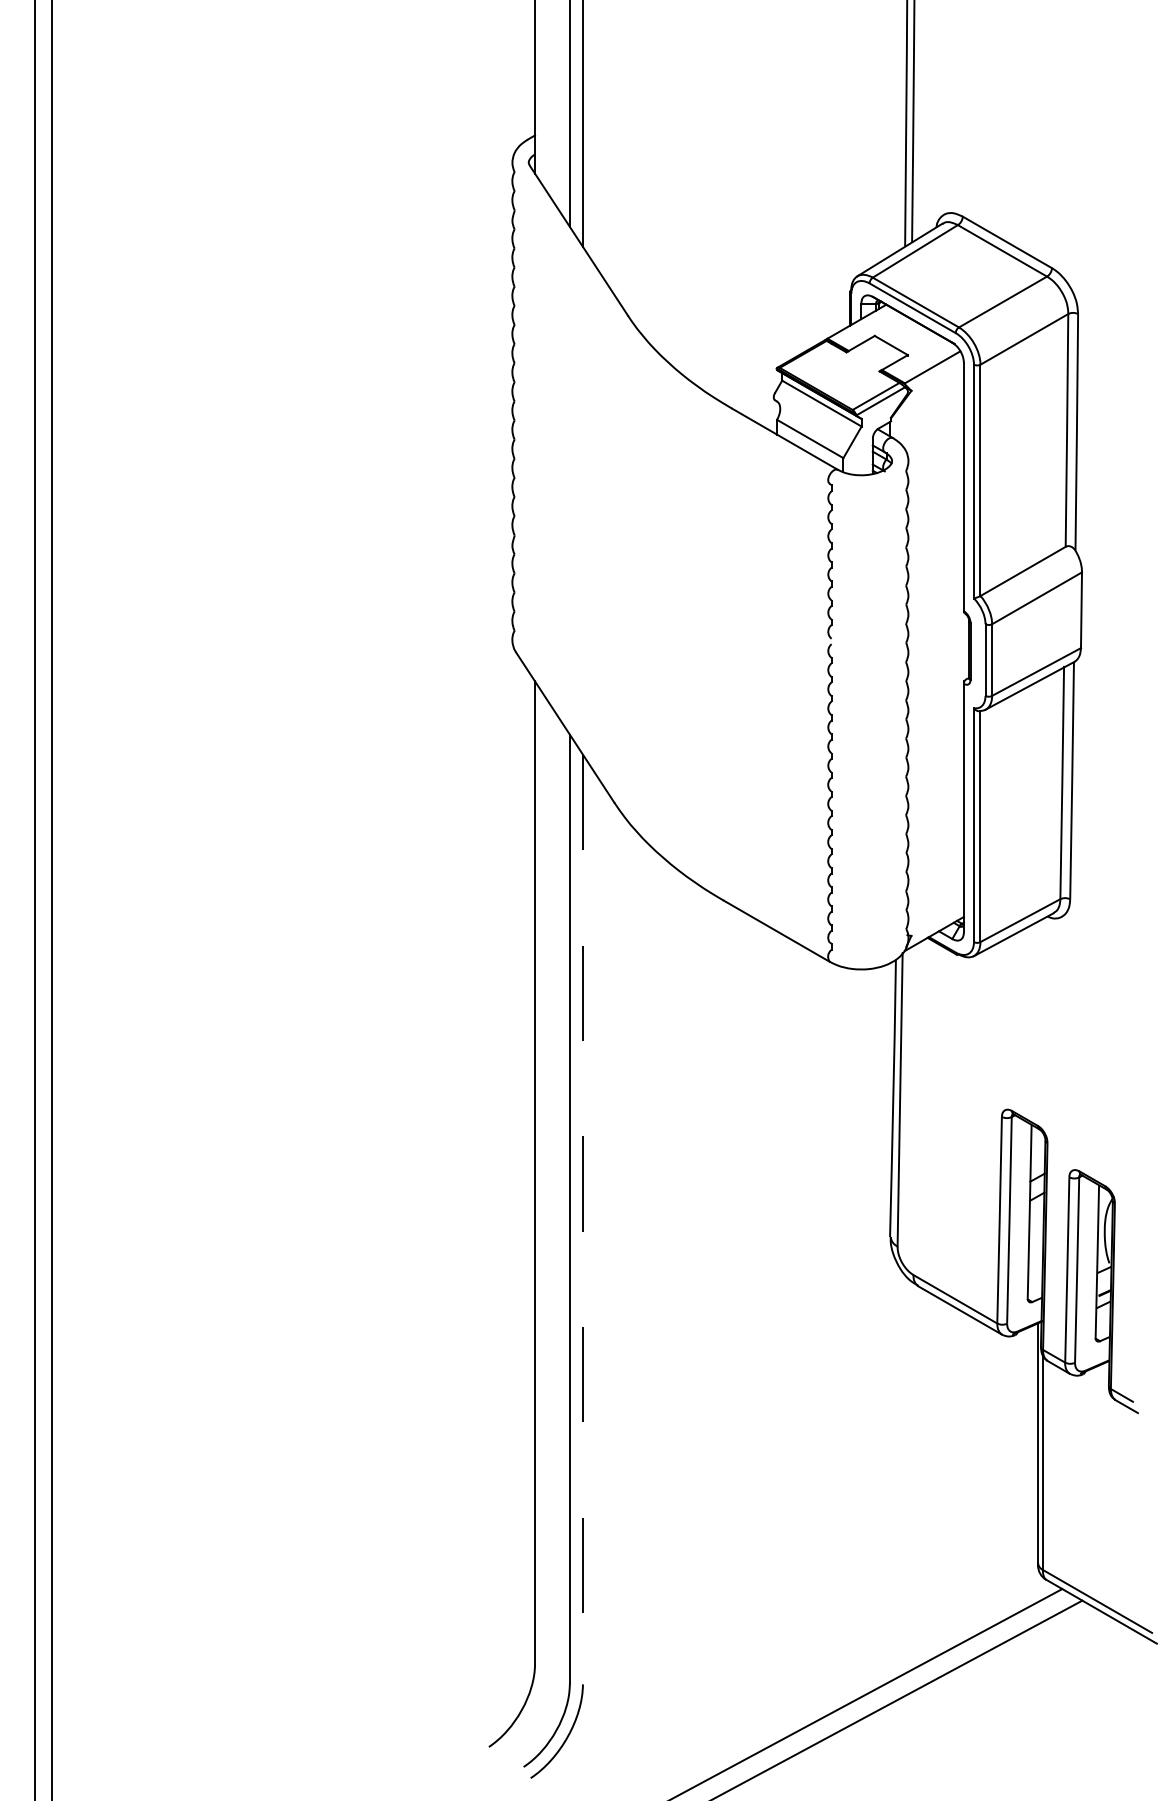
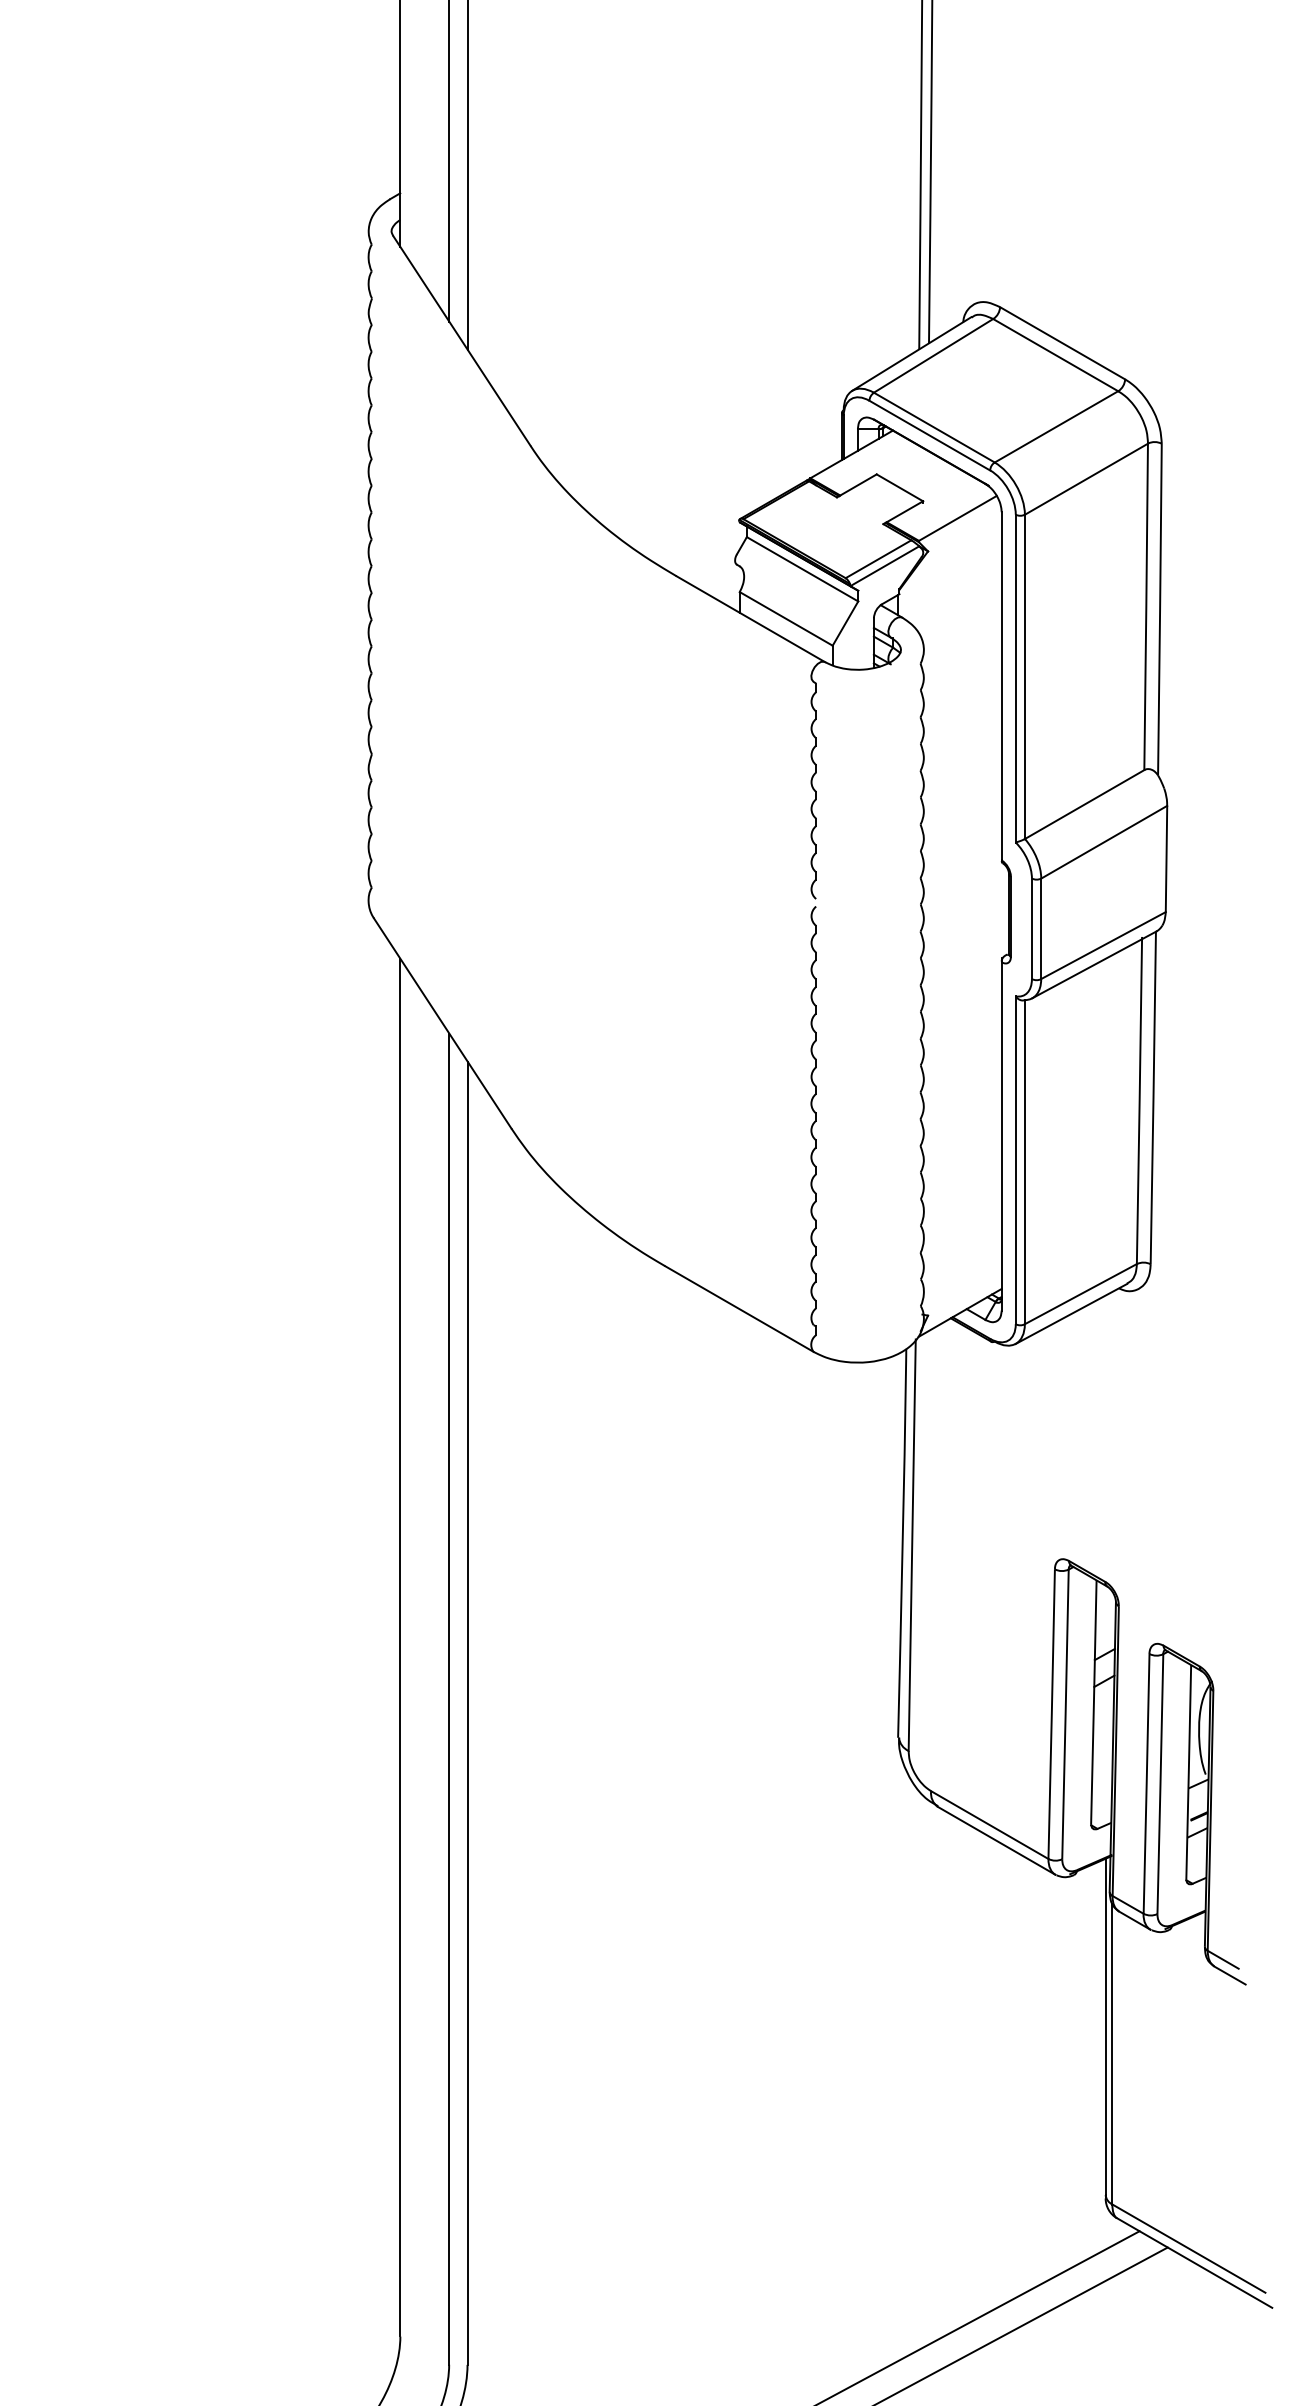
line: (583, 1219) -> (468, 1713), dashed -> solid

